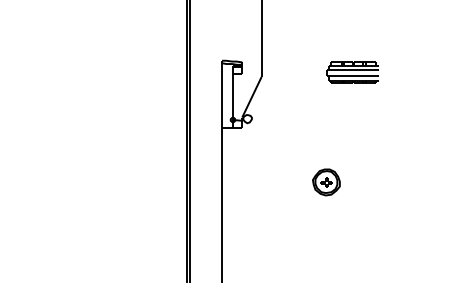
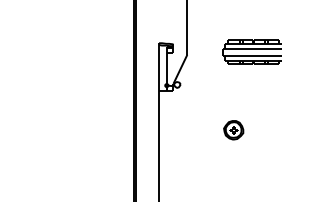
part: (352, 72) -> (252, 51), size x1.6

